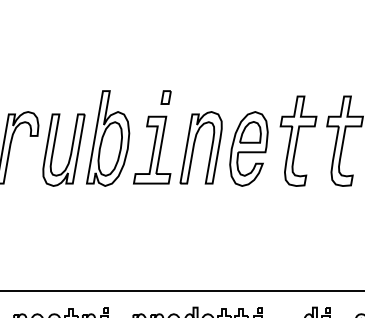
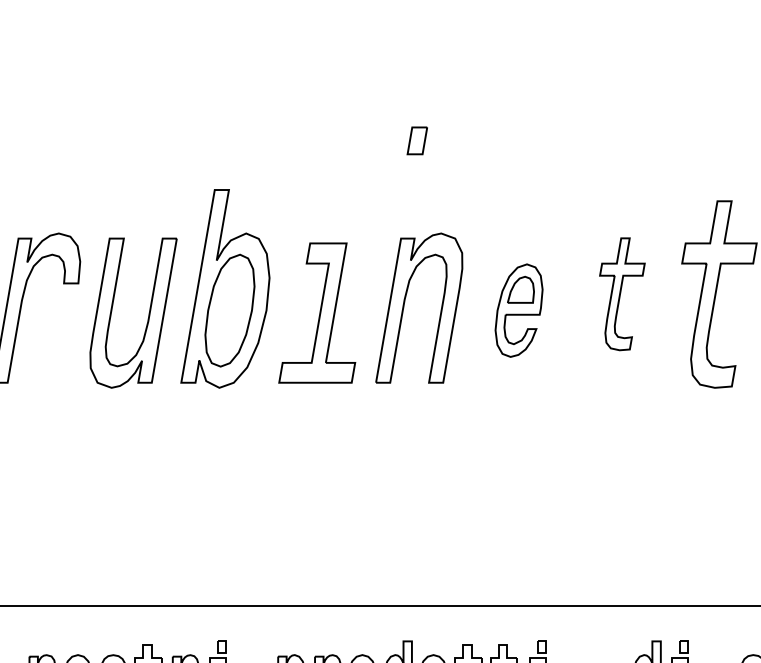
part: (165, 97) -> (415, 140), moved
part: (298, 140) -> (622, 292), size x0.6
part: (248, 148) -> (518, 309), size x0.6

